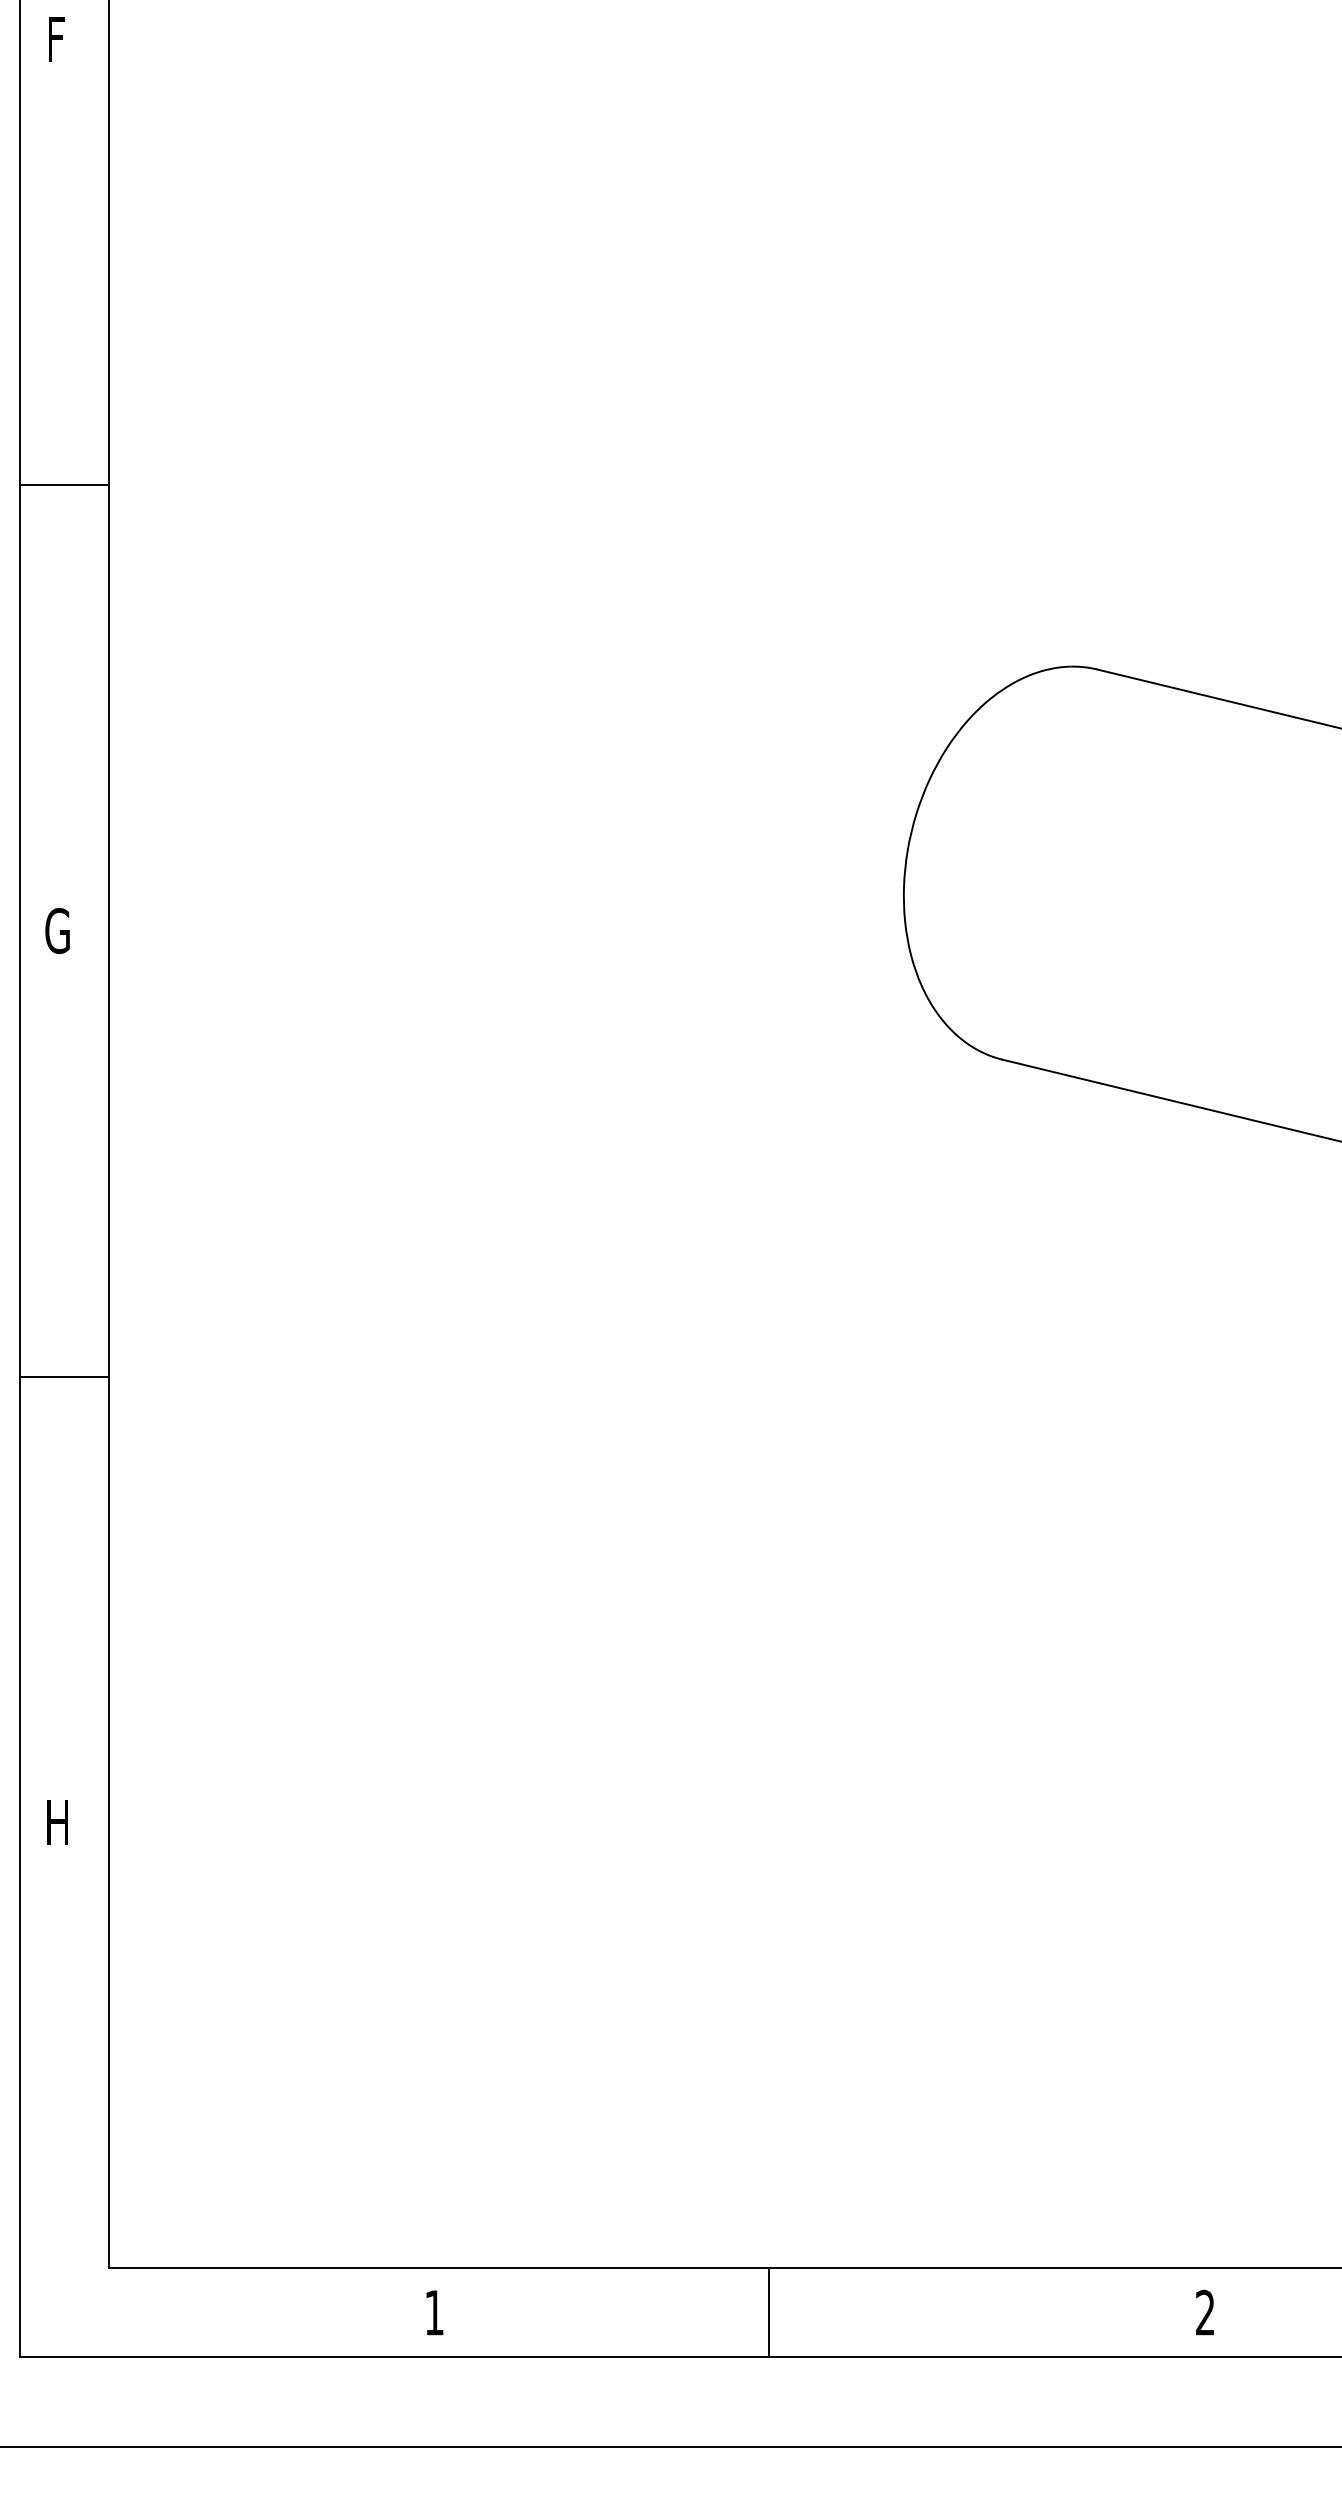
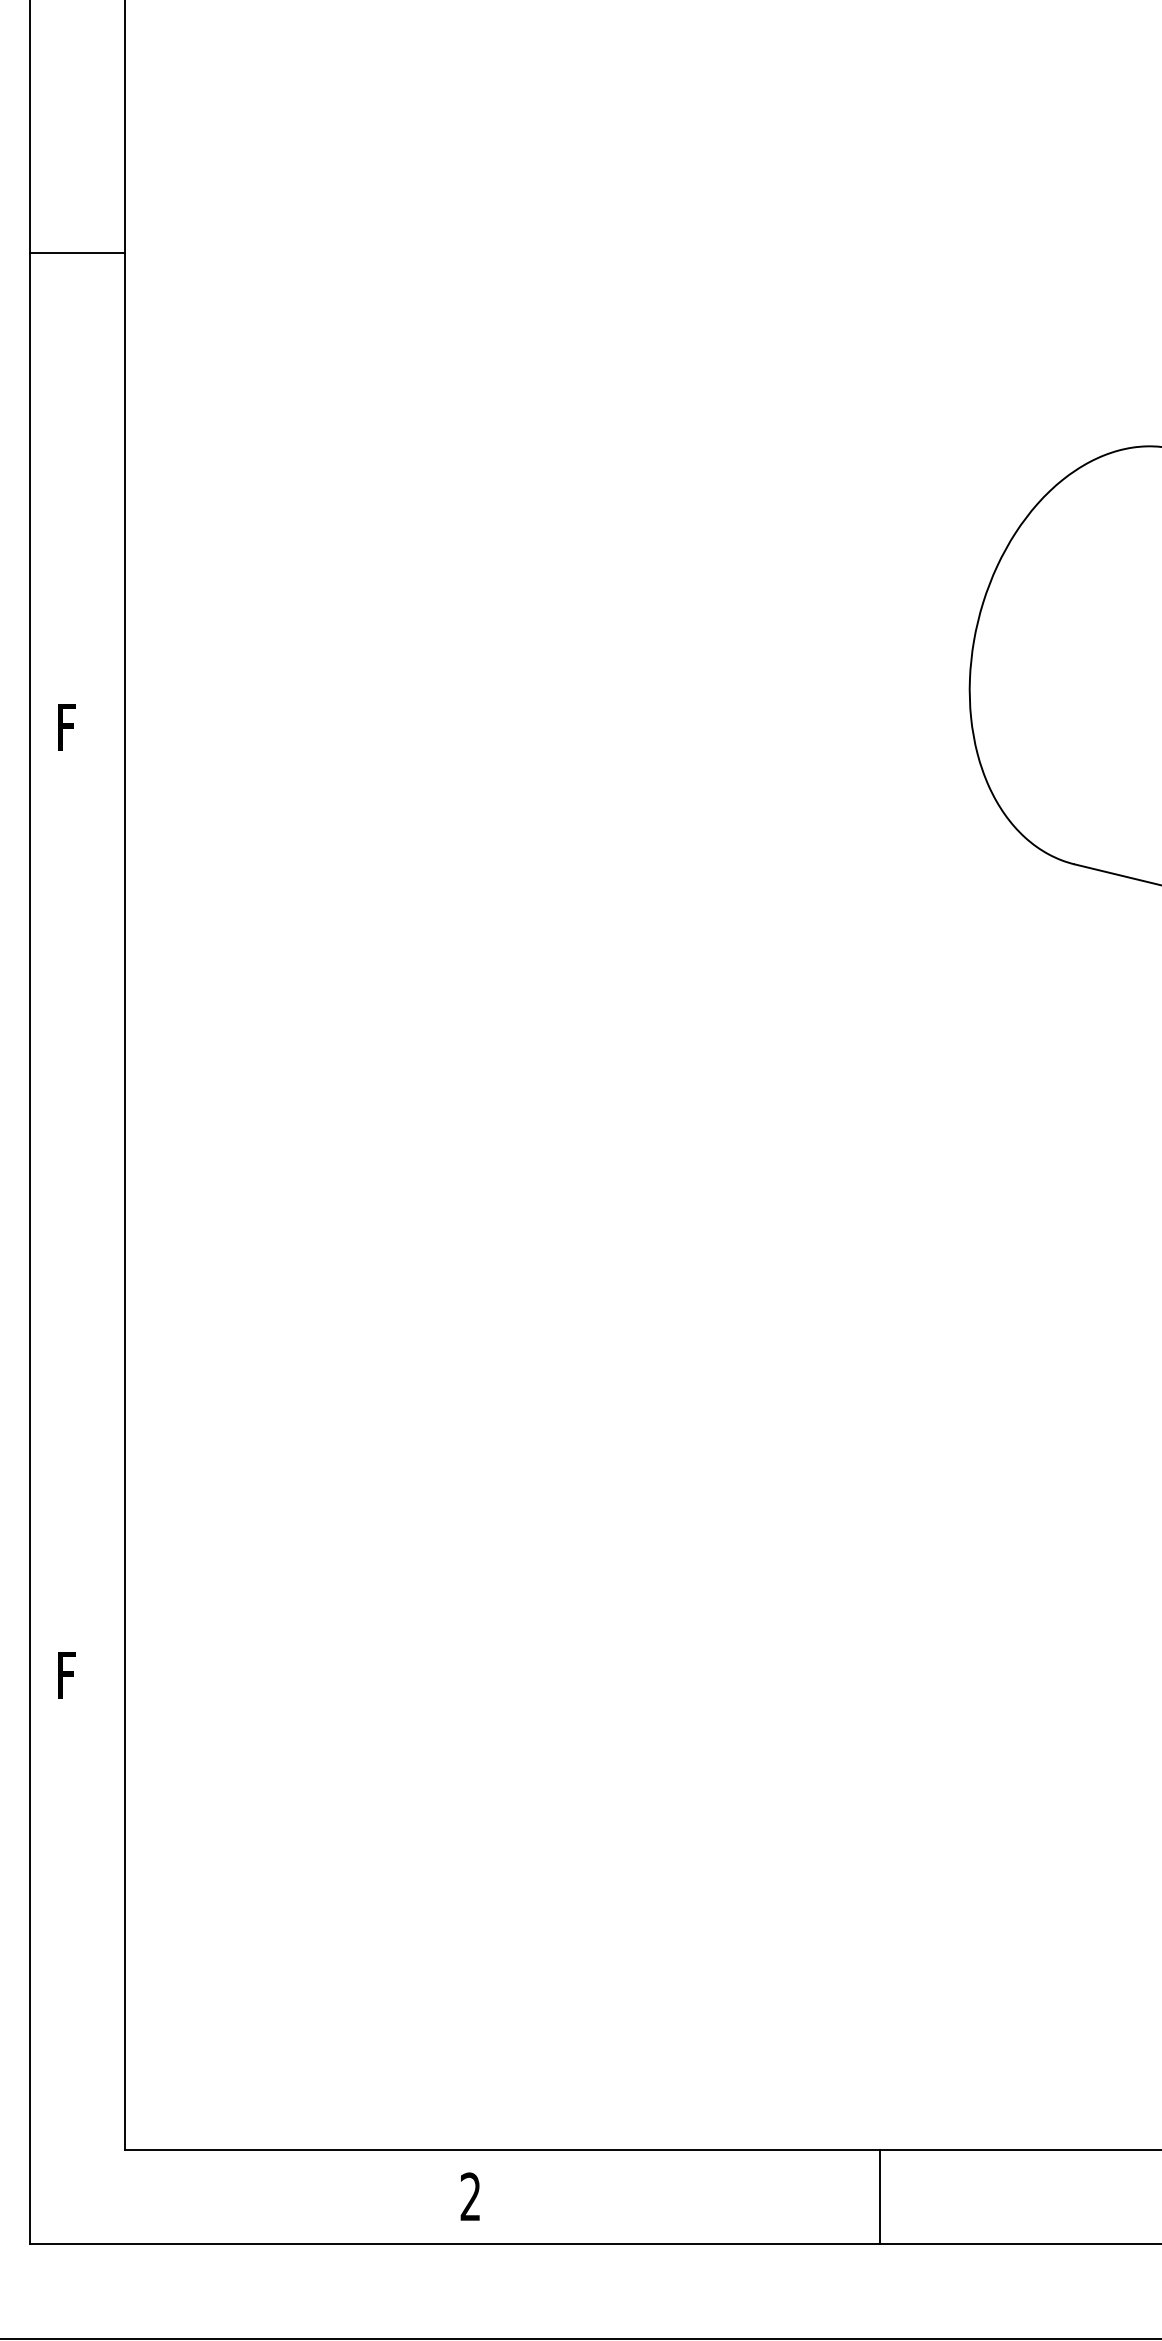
text: (57, 931) -> (69, 728), G -> F
line: (64, 1376) -> (77, 1201), removed
text: (59, 1822) -> (71, 1675), H -> F
text: (434, 2312) -> (470, 2196), 1 -> 2
line: (769, 2312) -> (880, 2196), moved

